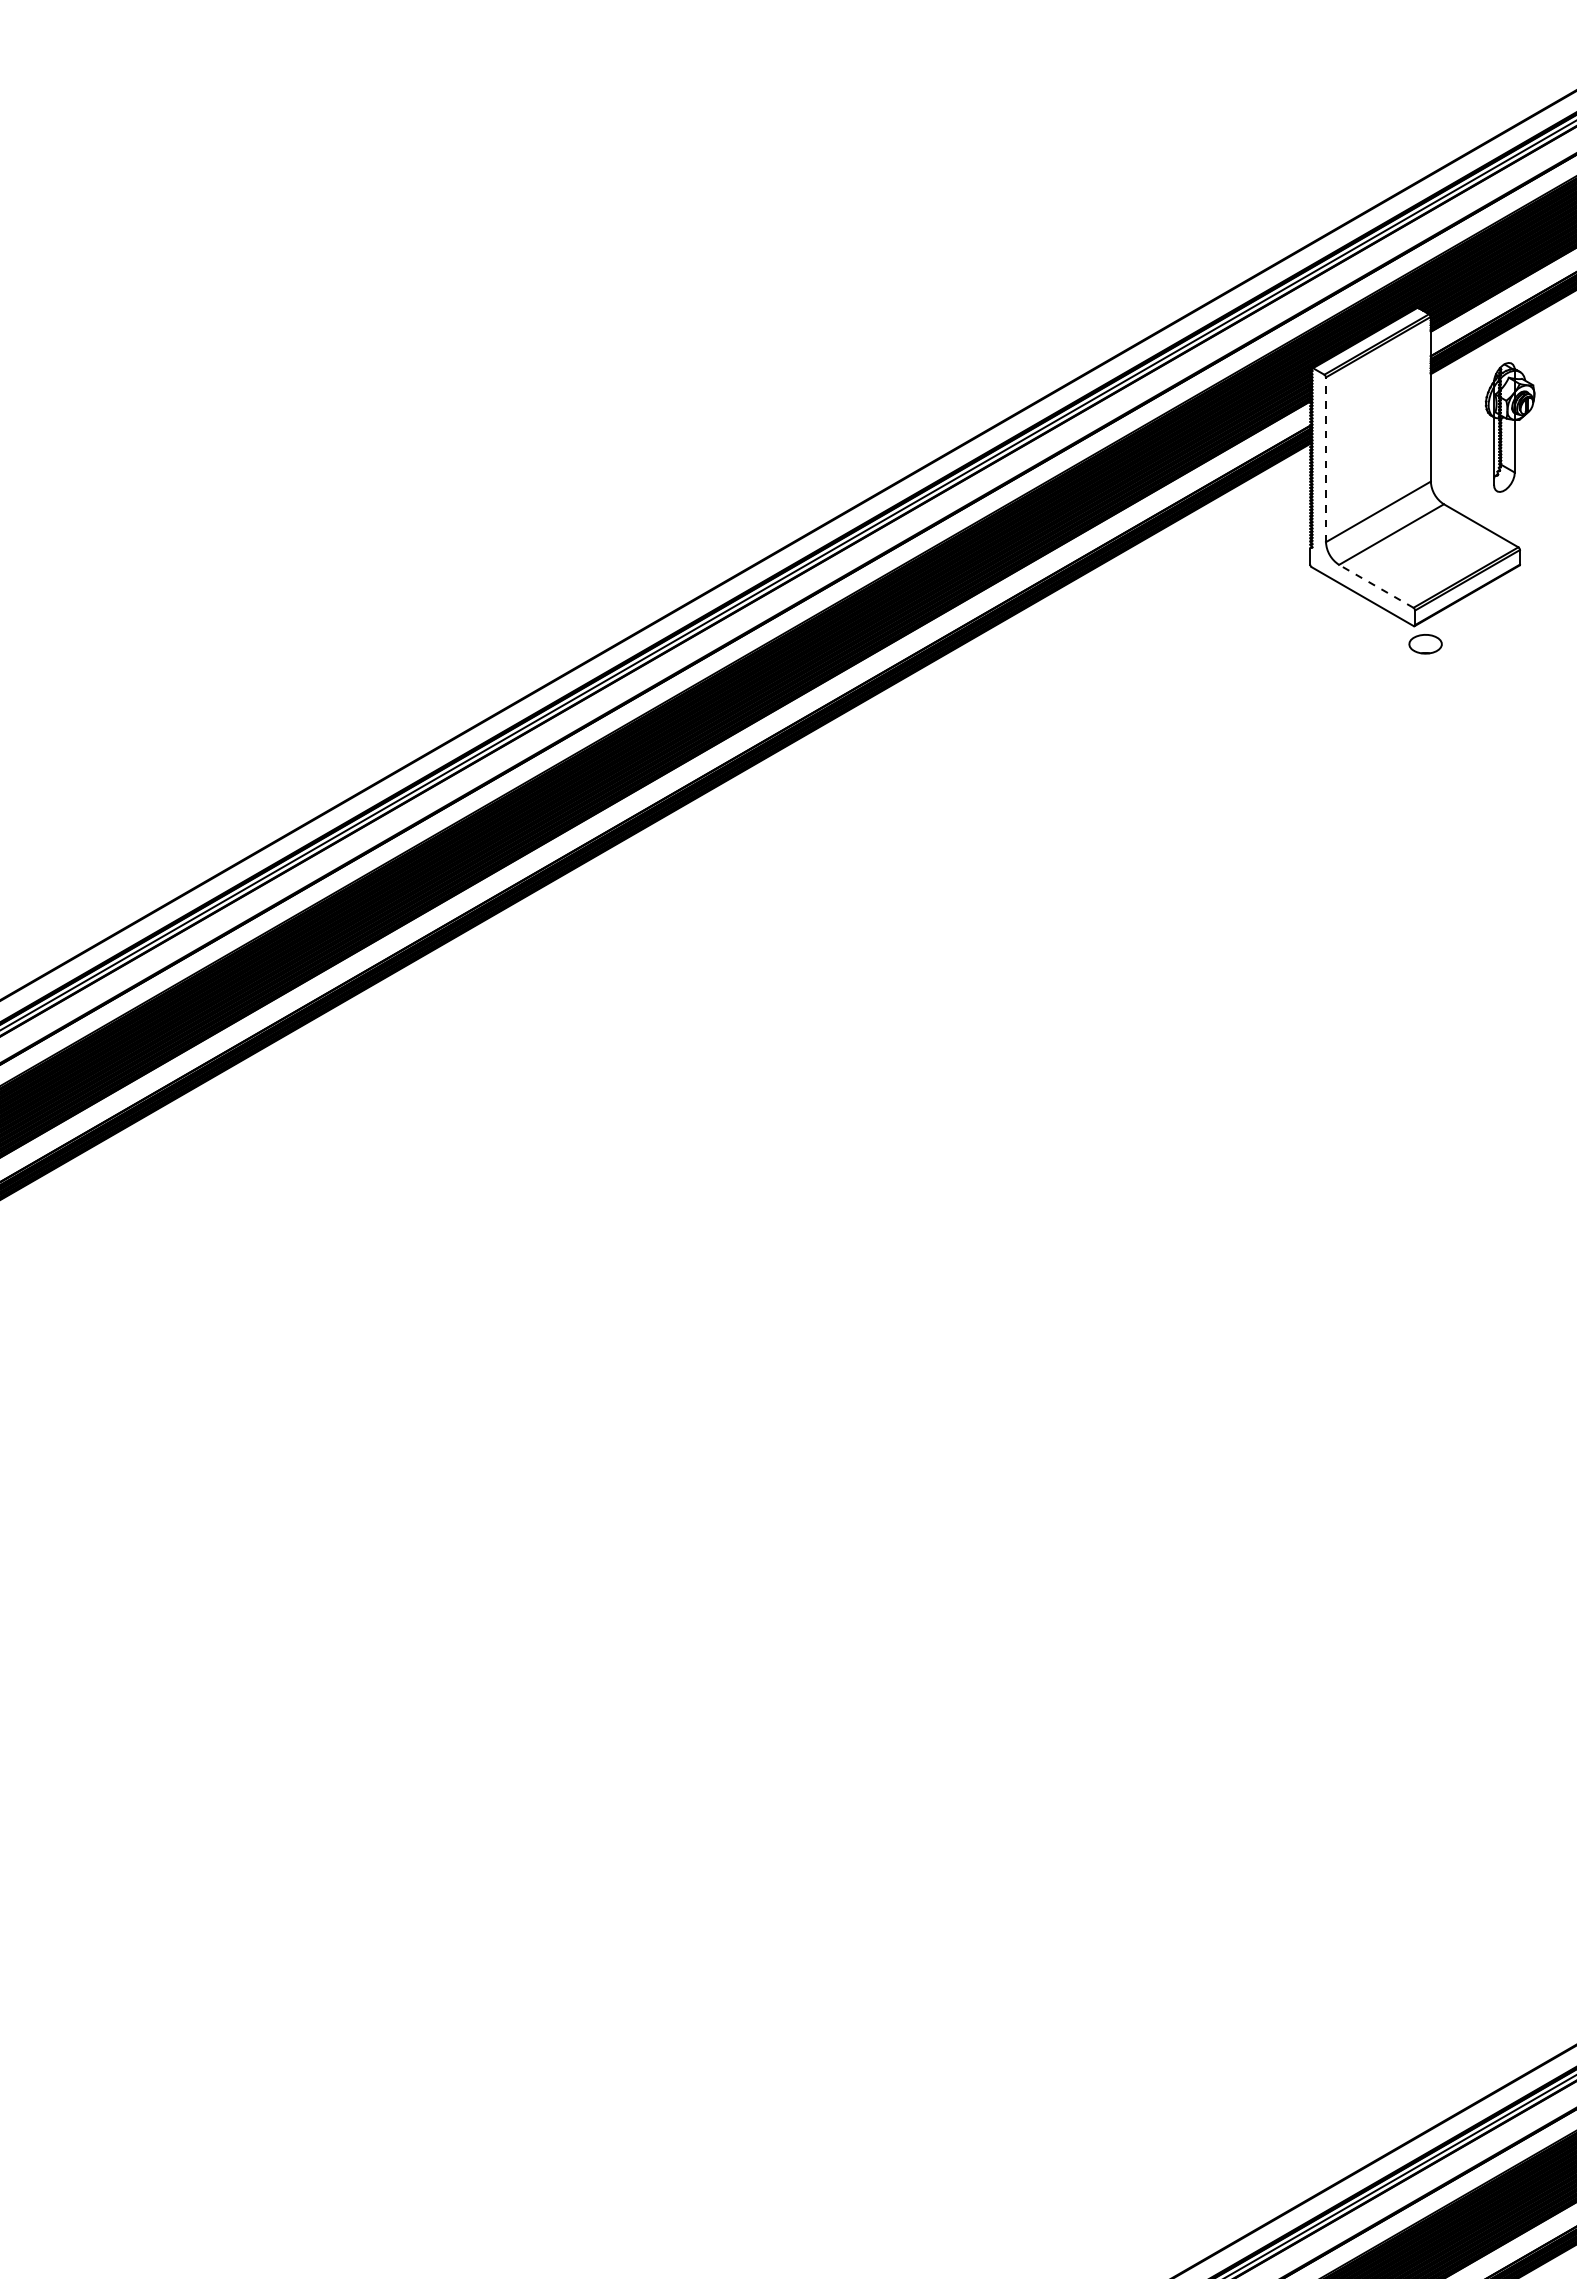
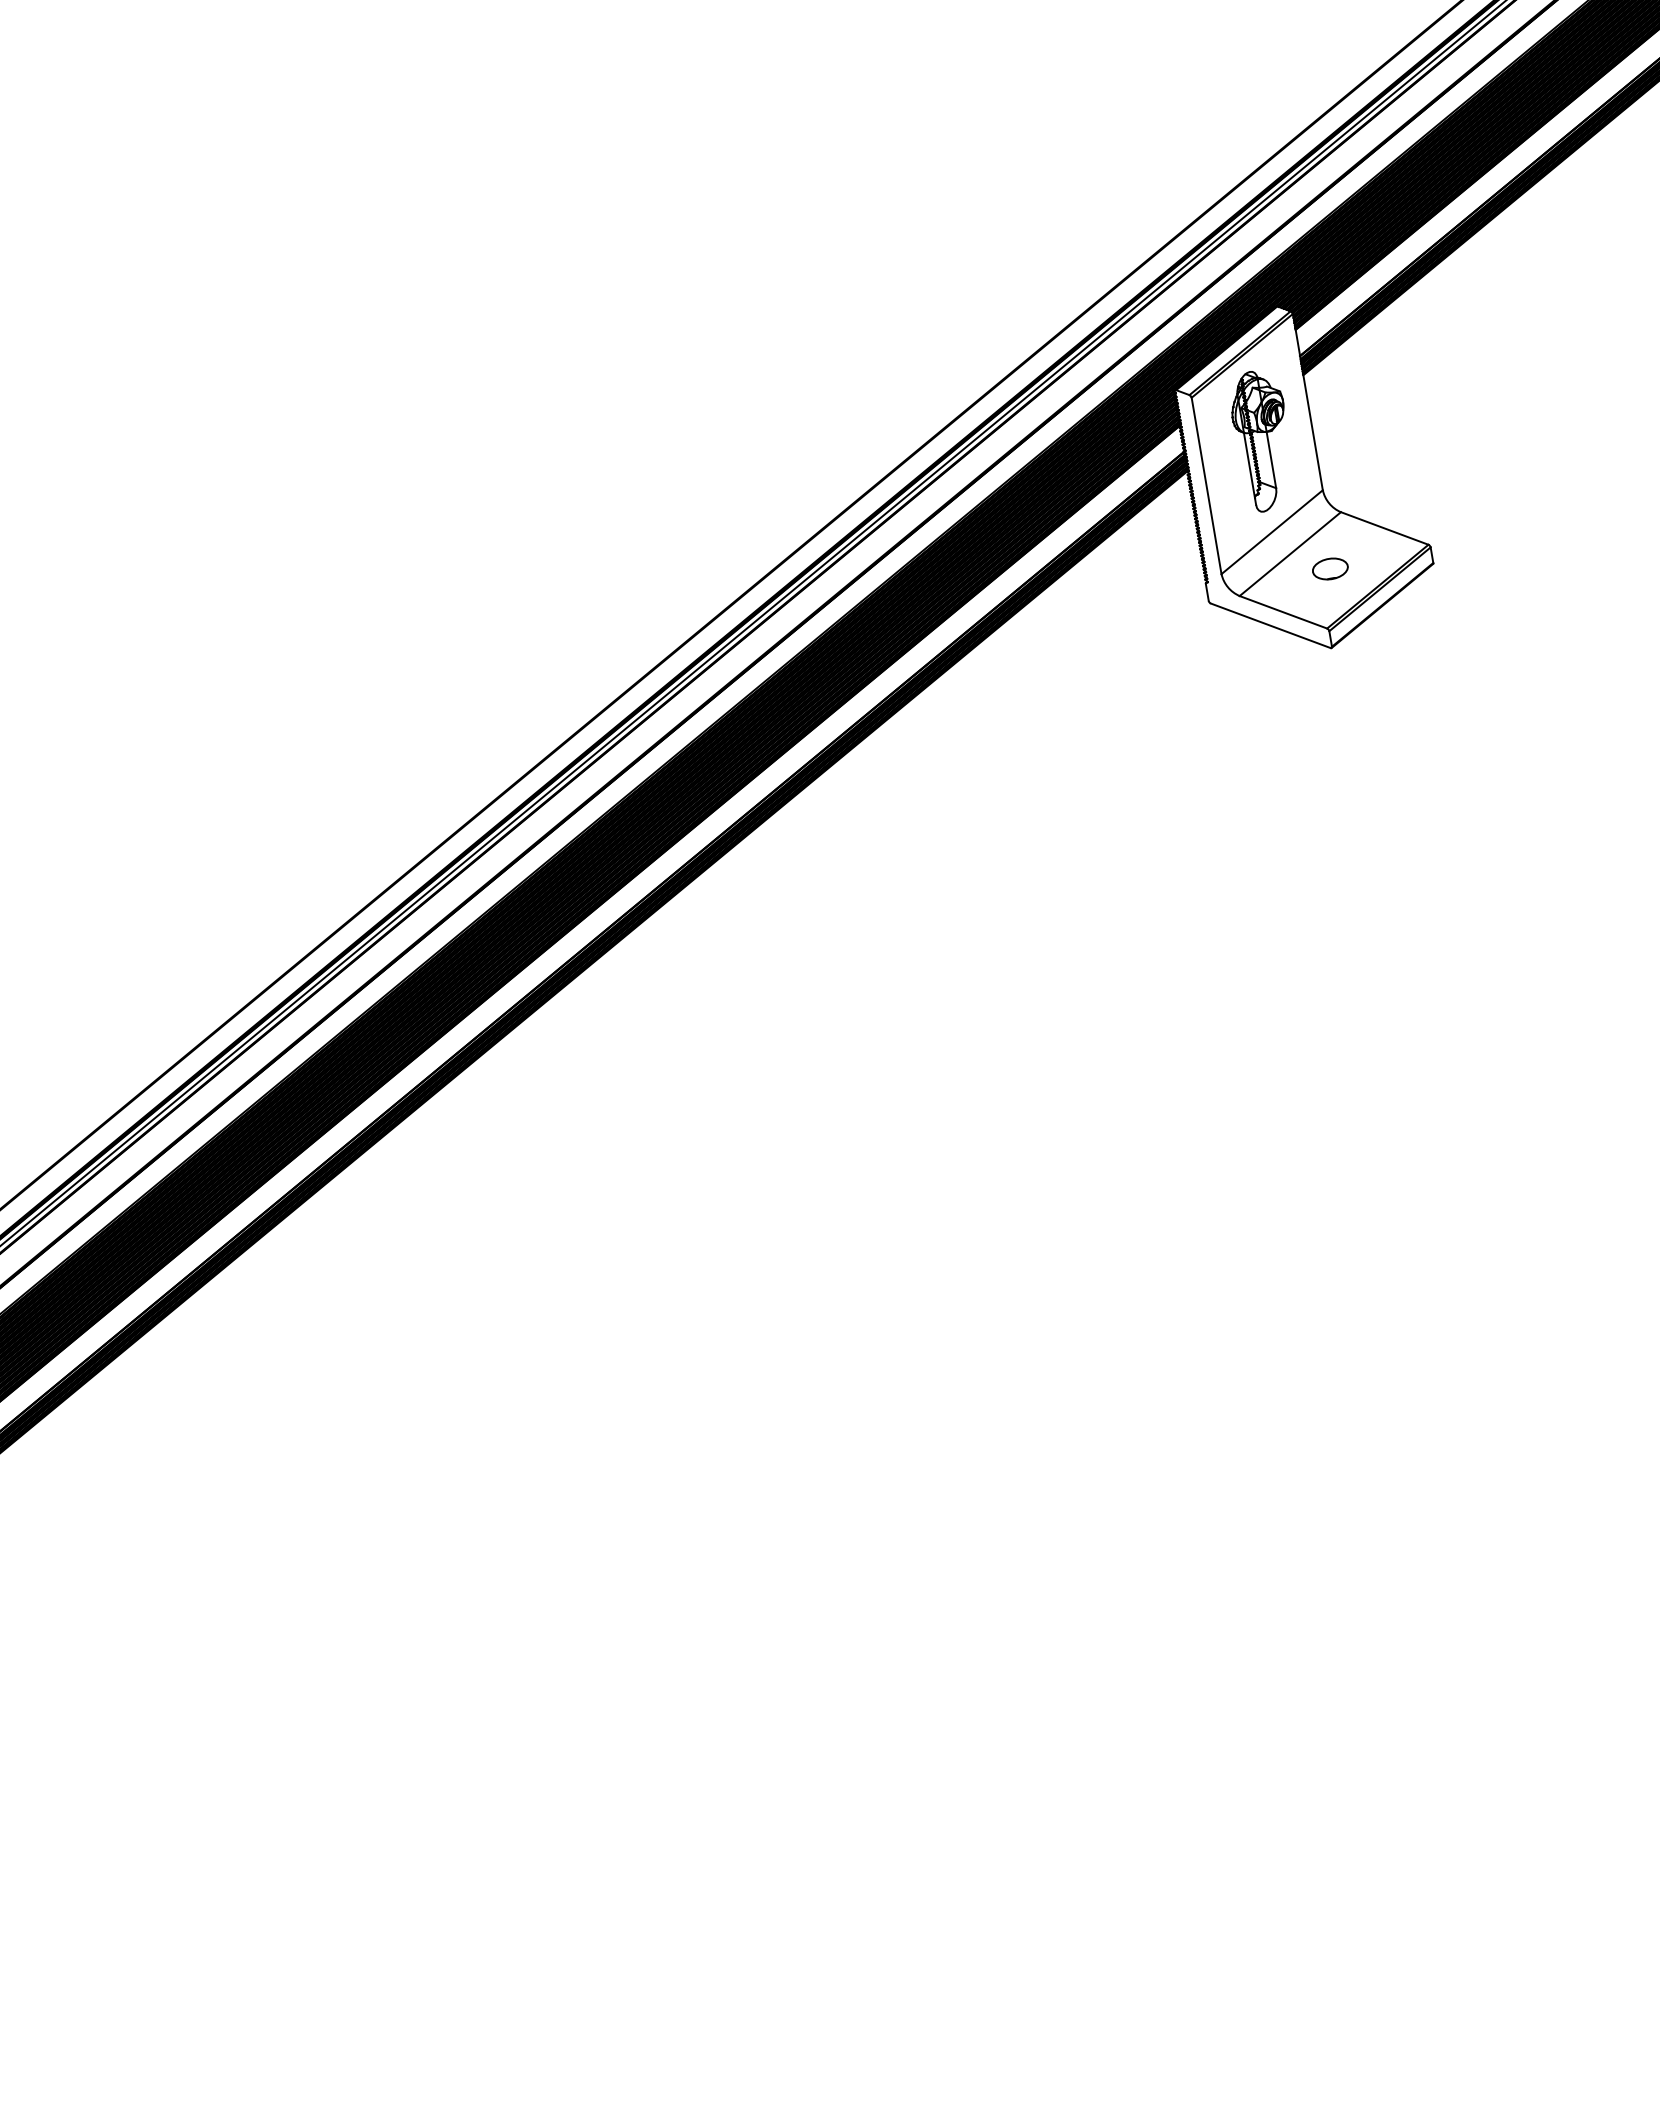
part: (1509, 427) -> (1262, 440), moved
line: (1325, 459) -> (1206, 485), dashed -> solid
line: (1376, 586) -> (1283, 612), dashed -> solid
part: (1425, 644) -> (1330, 569), moved

